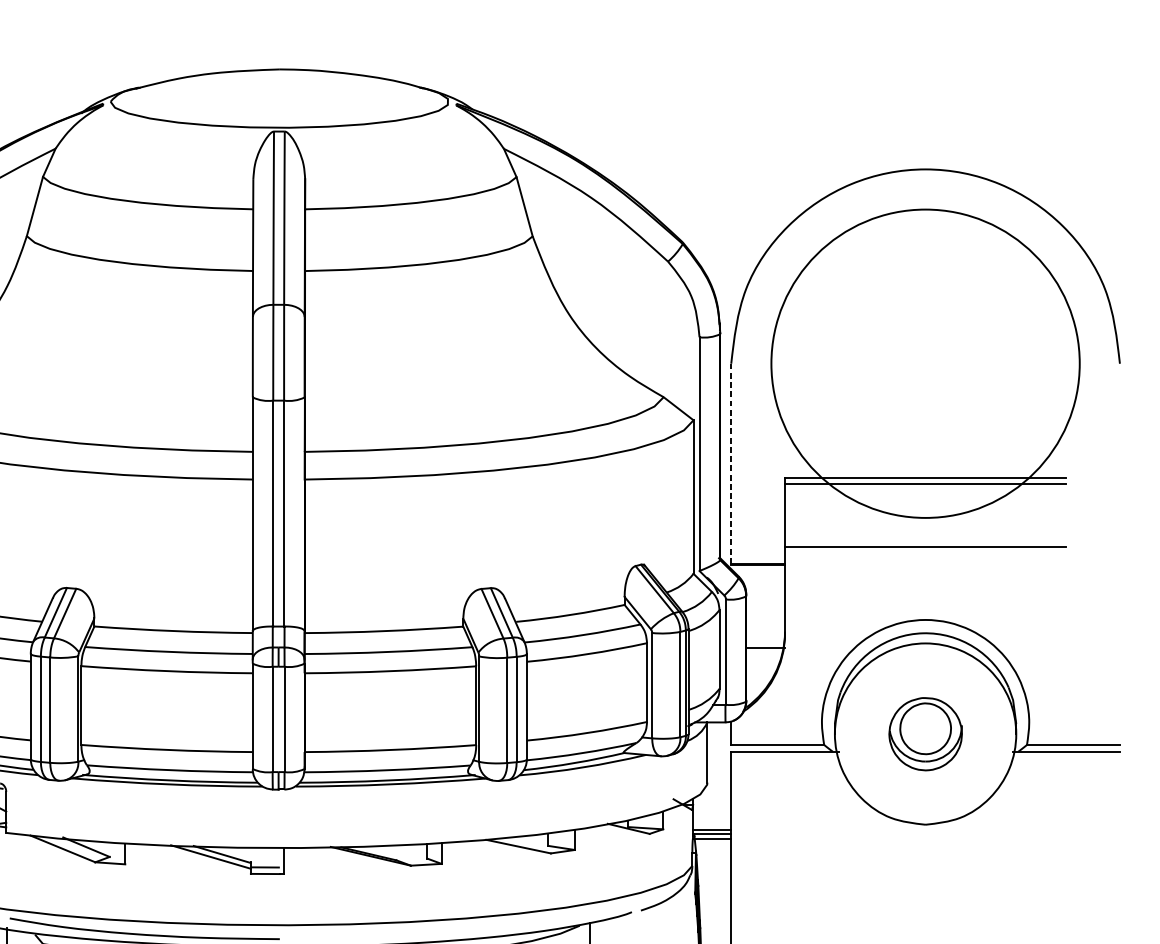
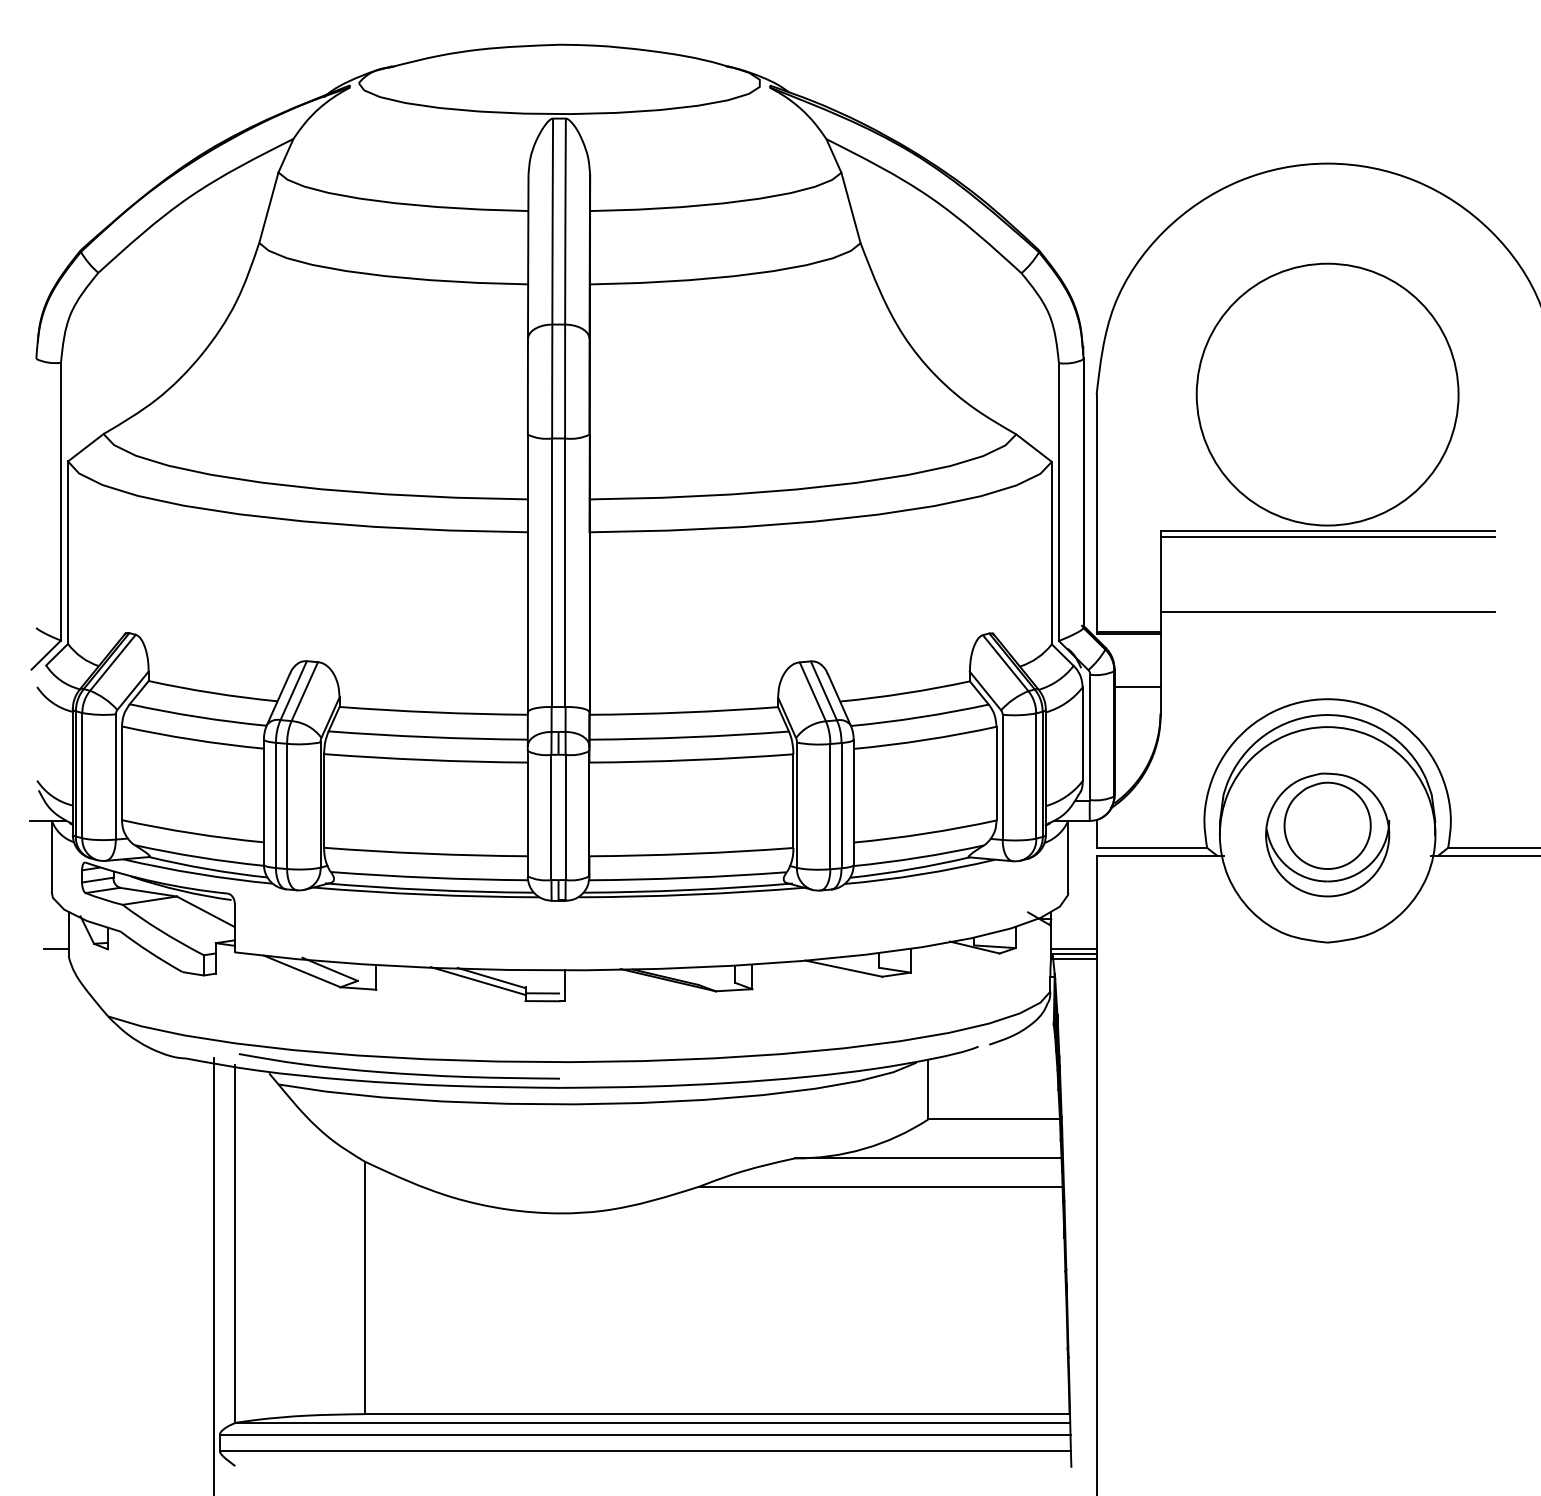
circle: (925, 363) -> (1327, 394), size x0.71
line: (731, 463) -> (1096, 513), dashed -> solid
line: (765, 647) -> (1137, 687), moved
part: (925, 733) -> (1327, 834), size x1.43

